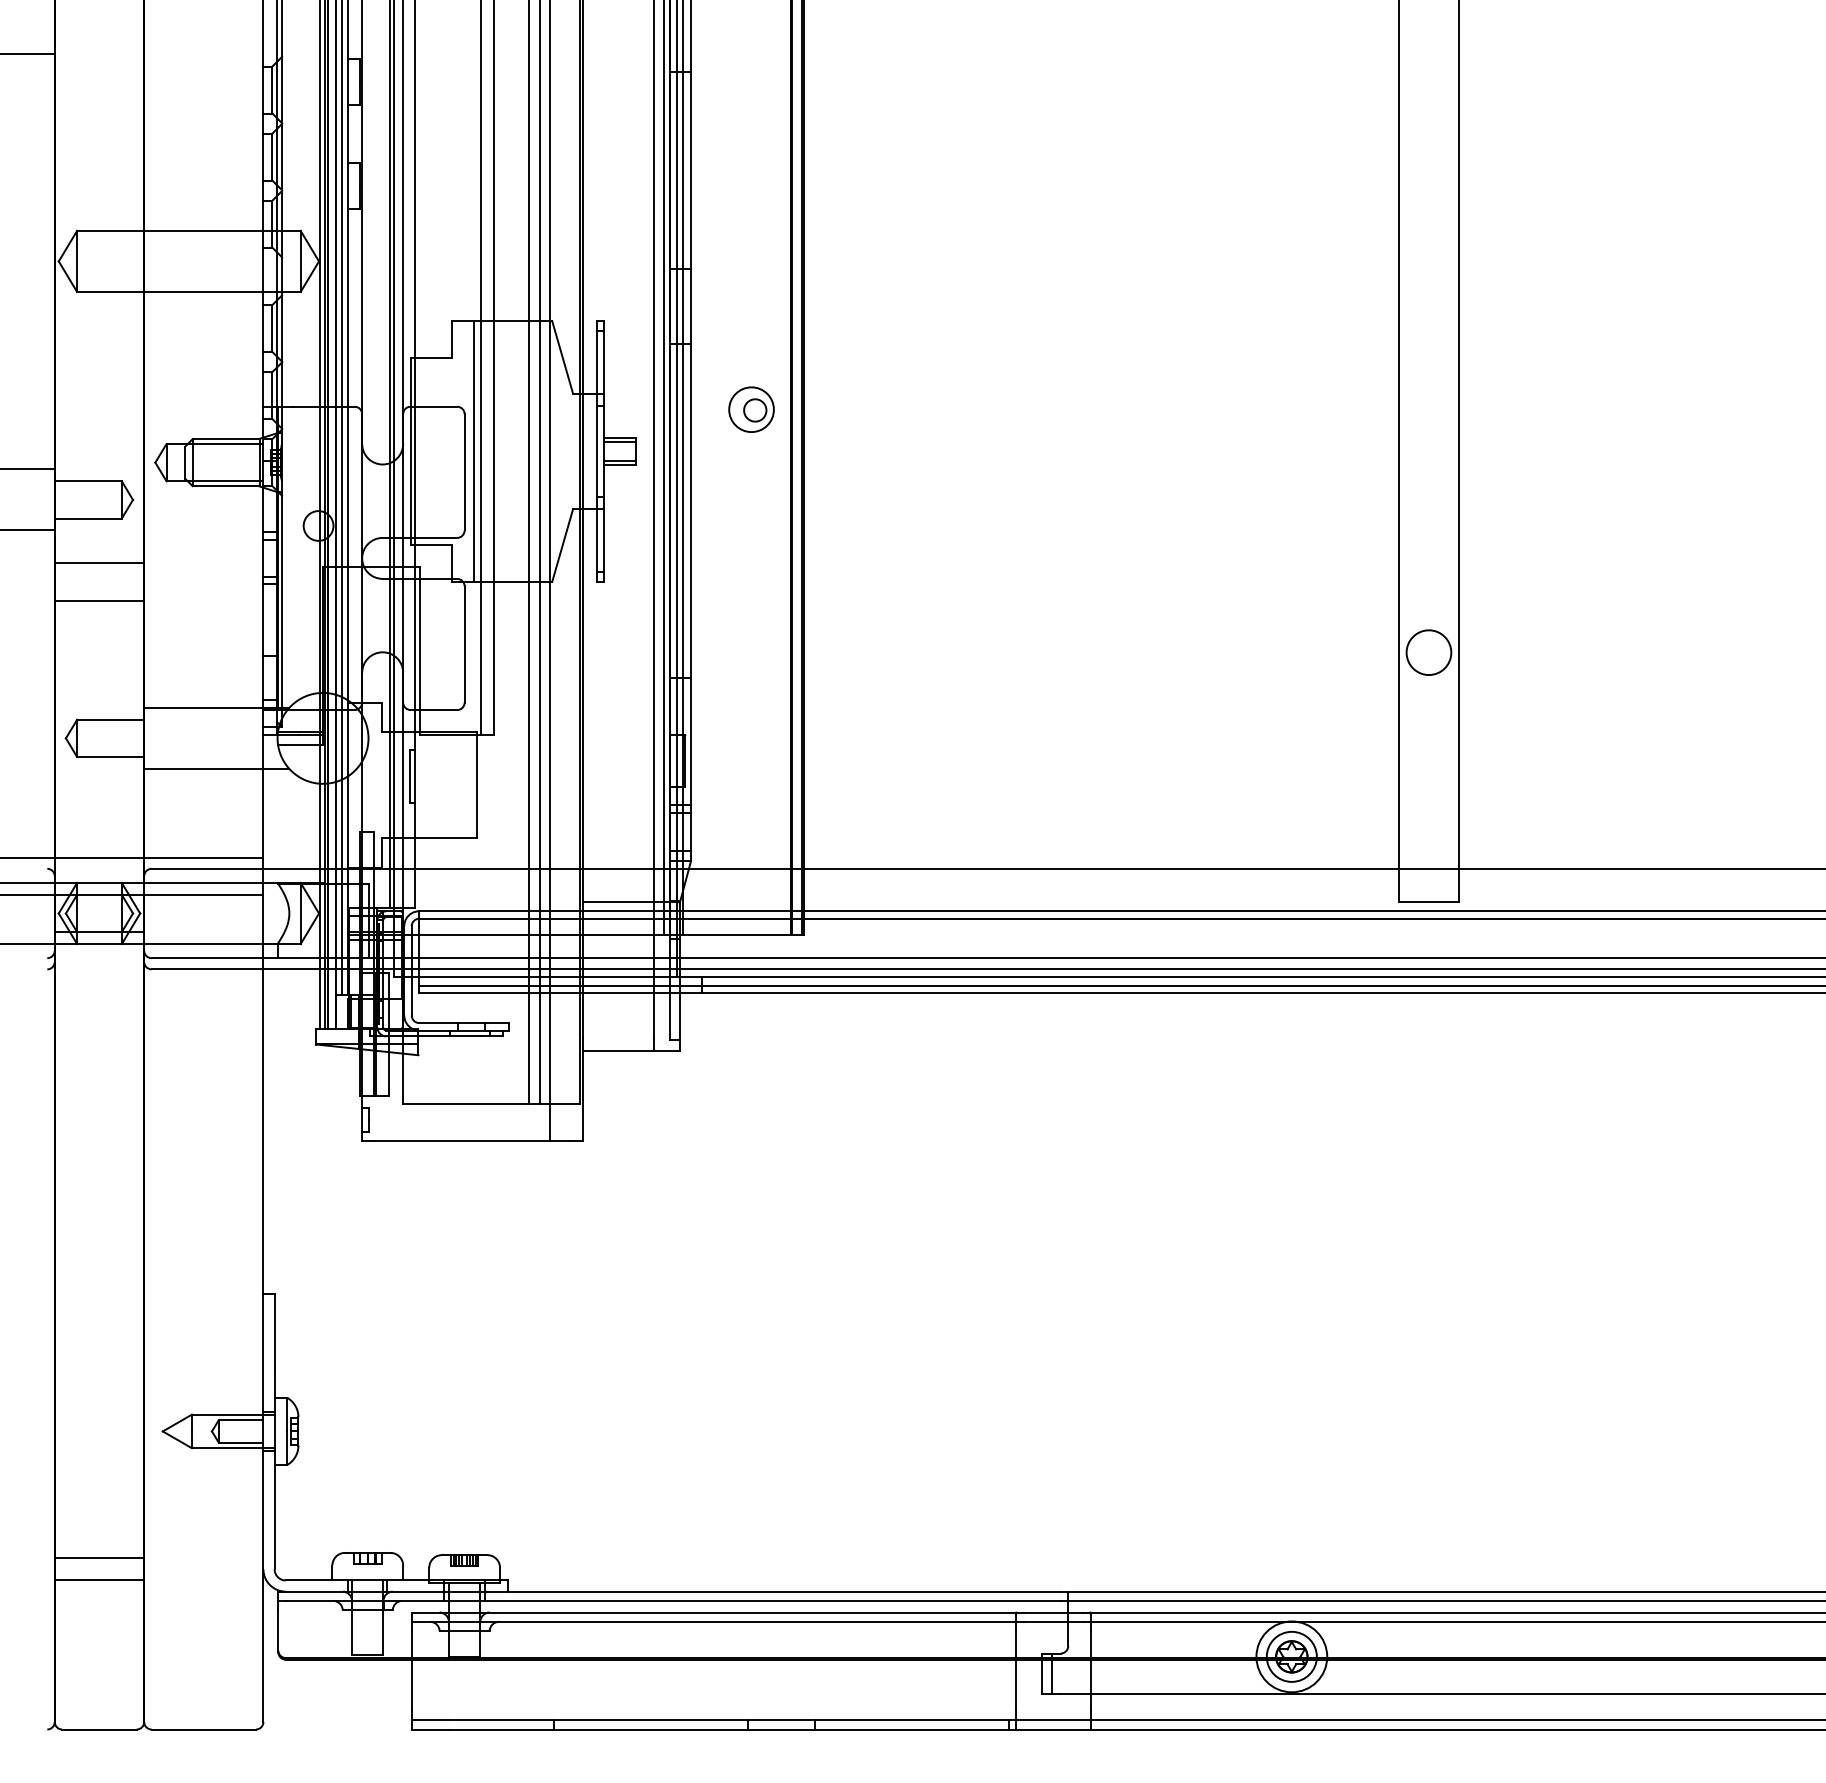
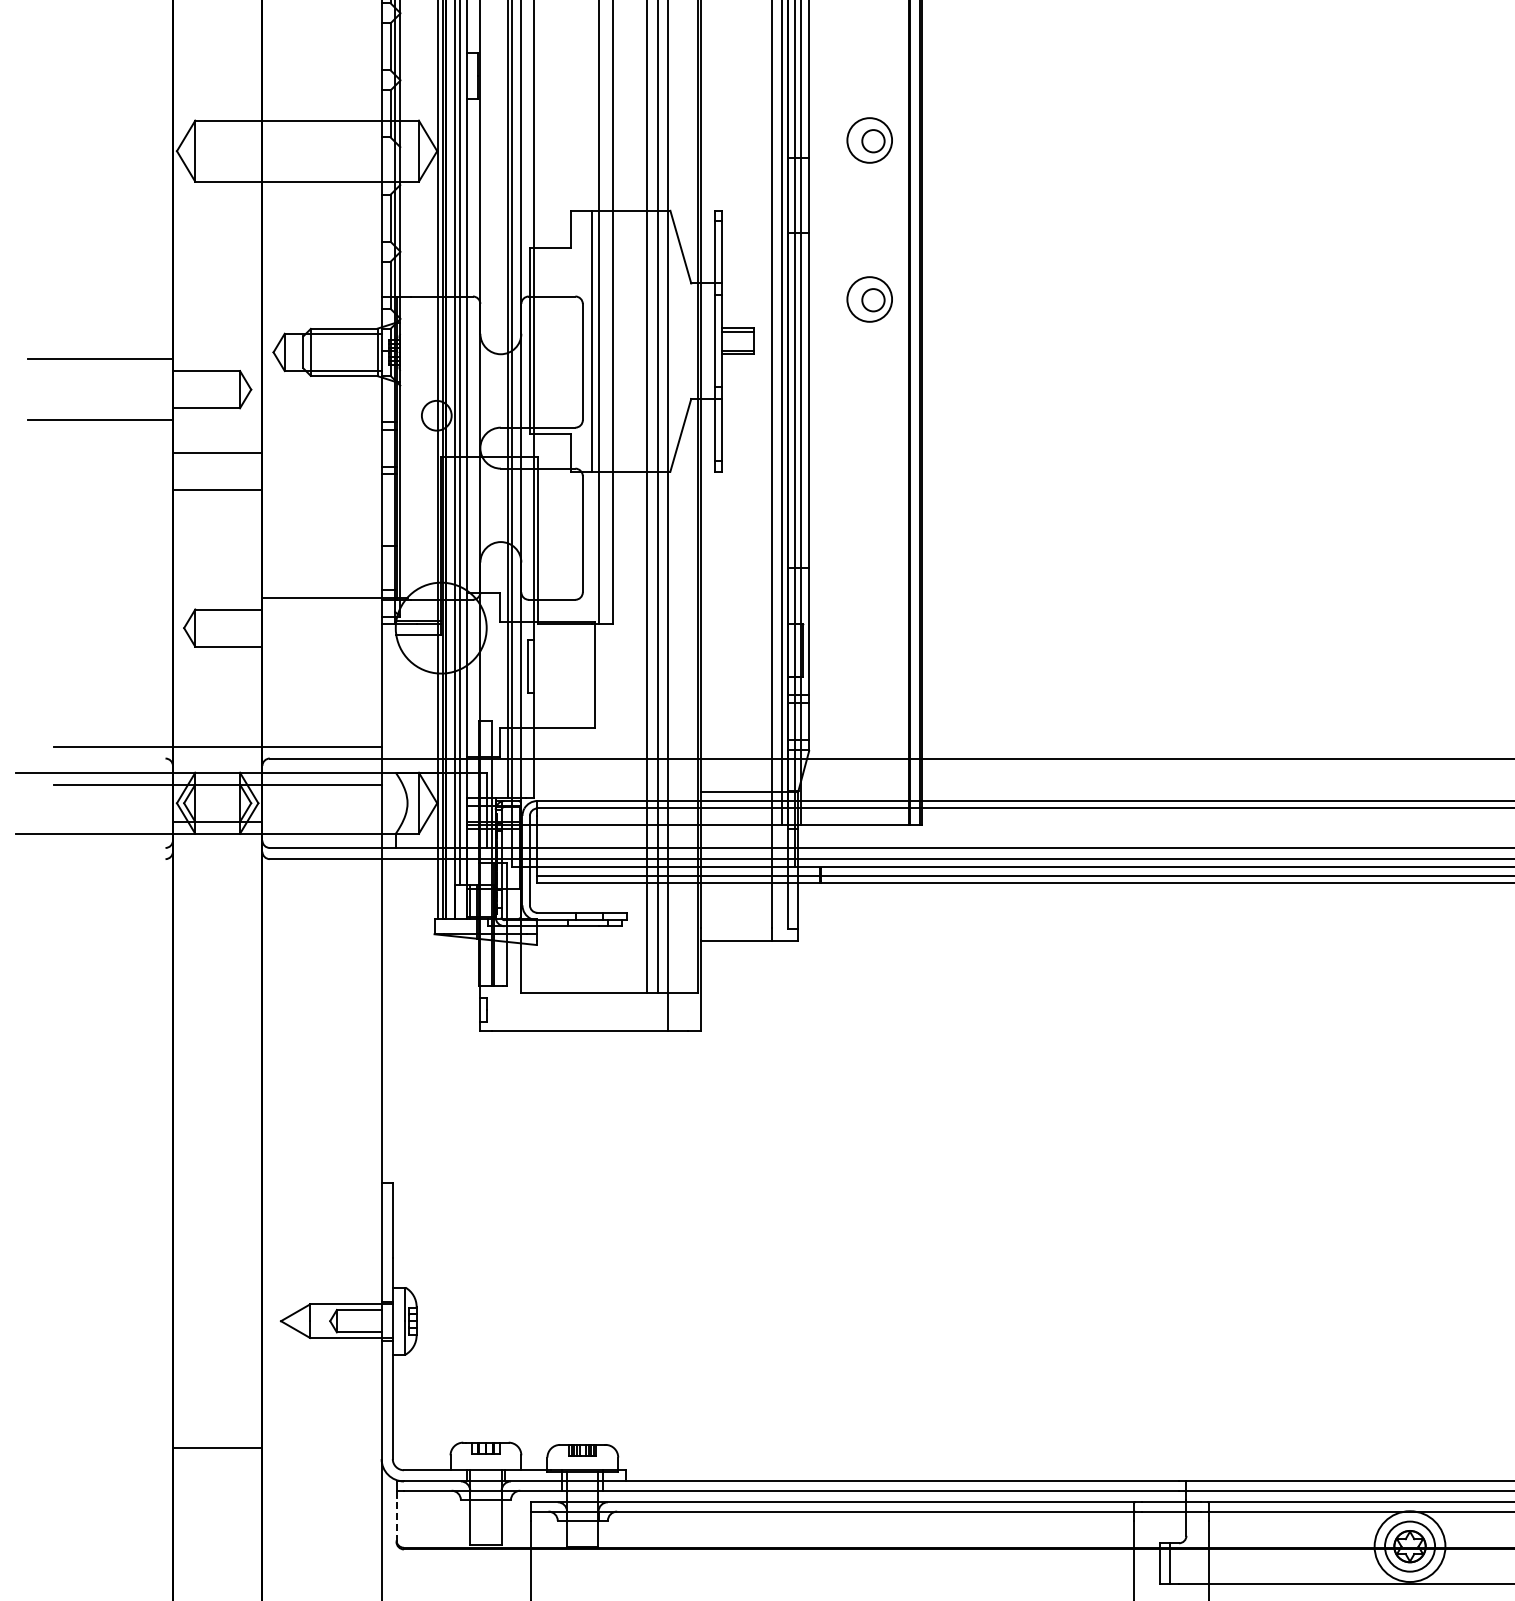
part: (751, 250) -> (869, 140), added
line: (216, 768) -> (334, 658), removed
line: (99, 1580) -> (217, 1470), removed
line: (278, 1630) -> (396, 1520), solid -> dashed

